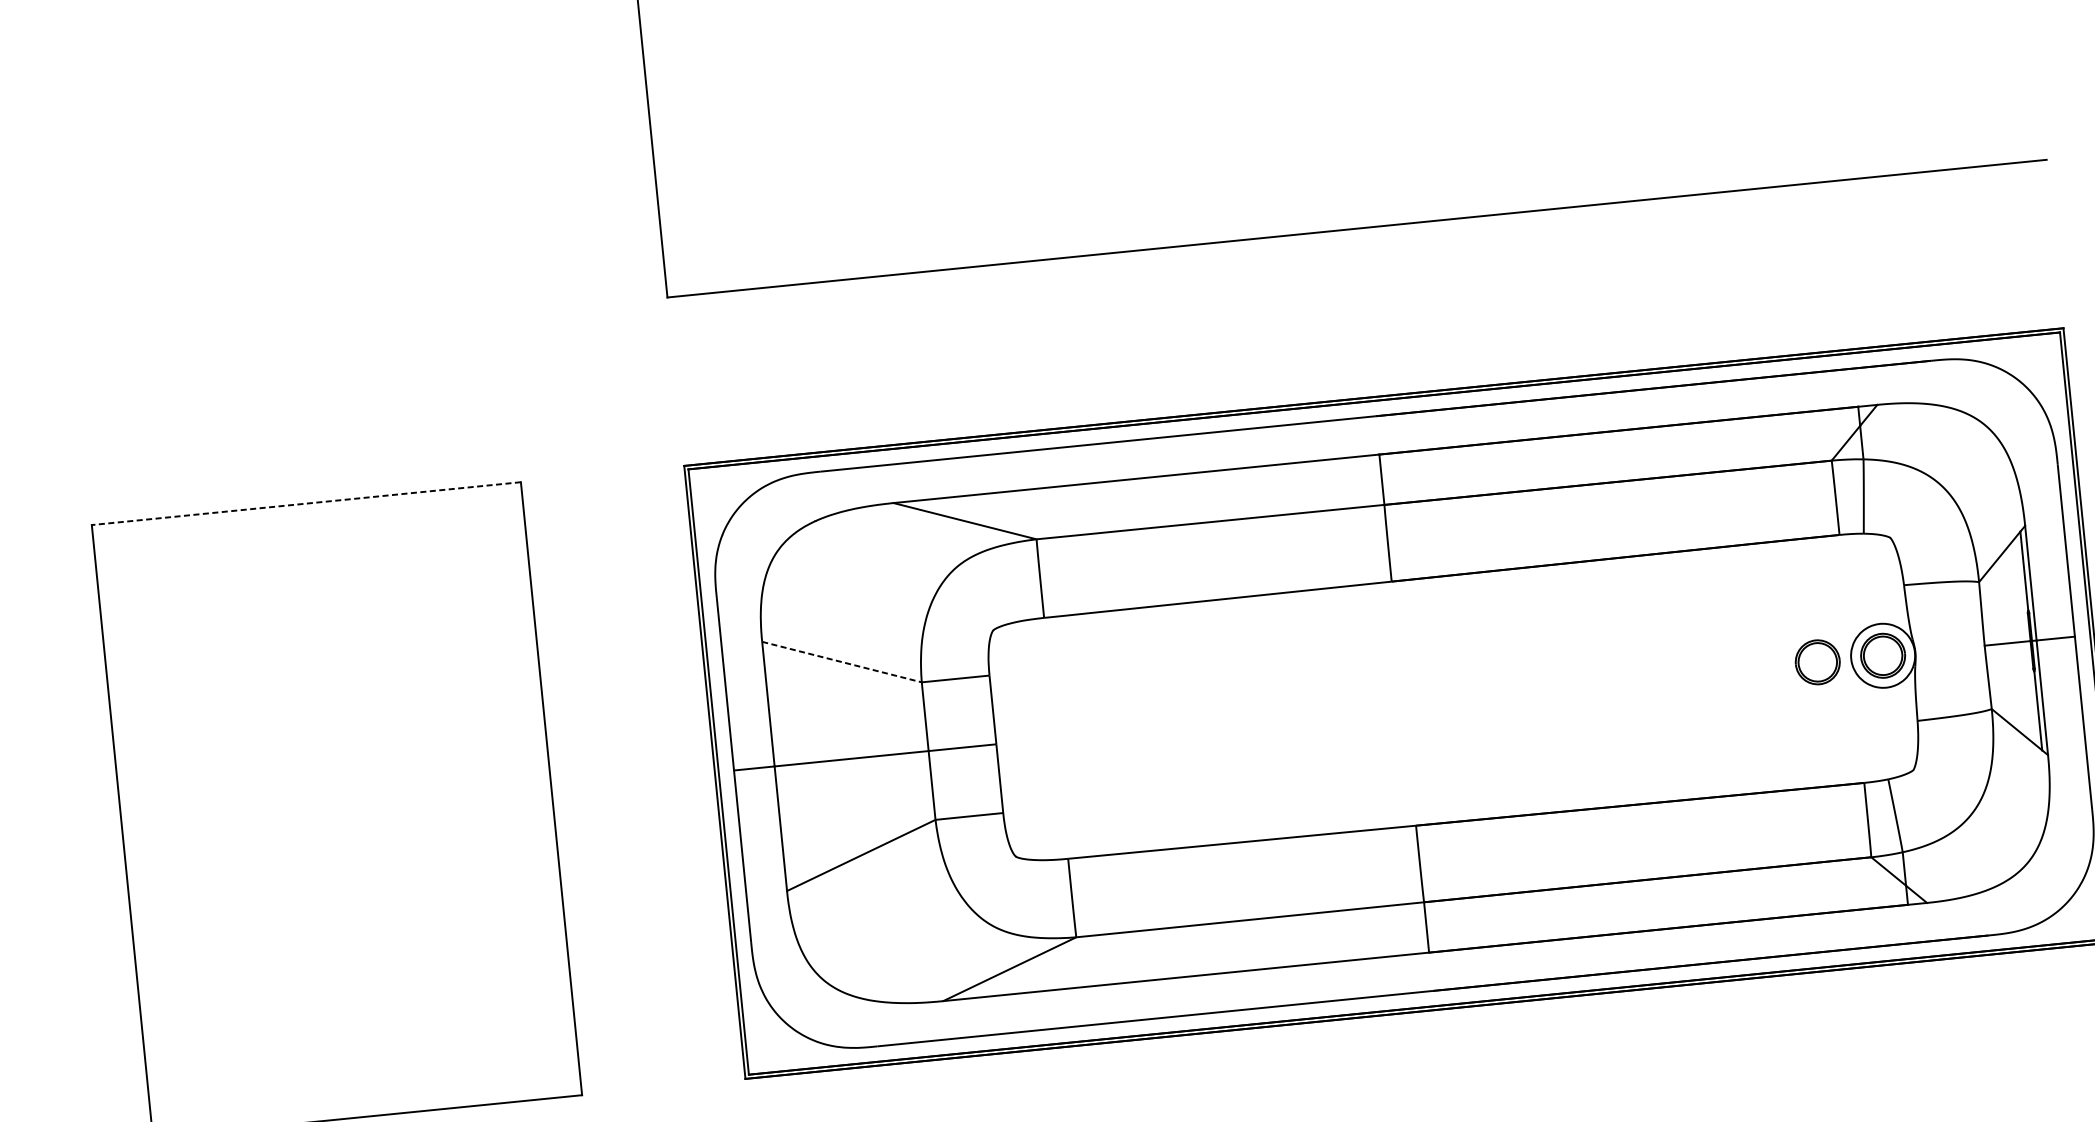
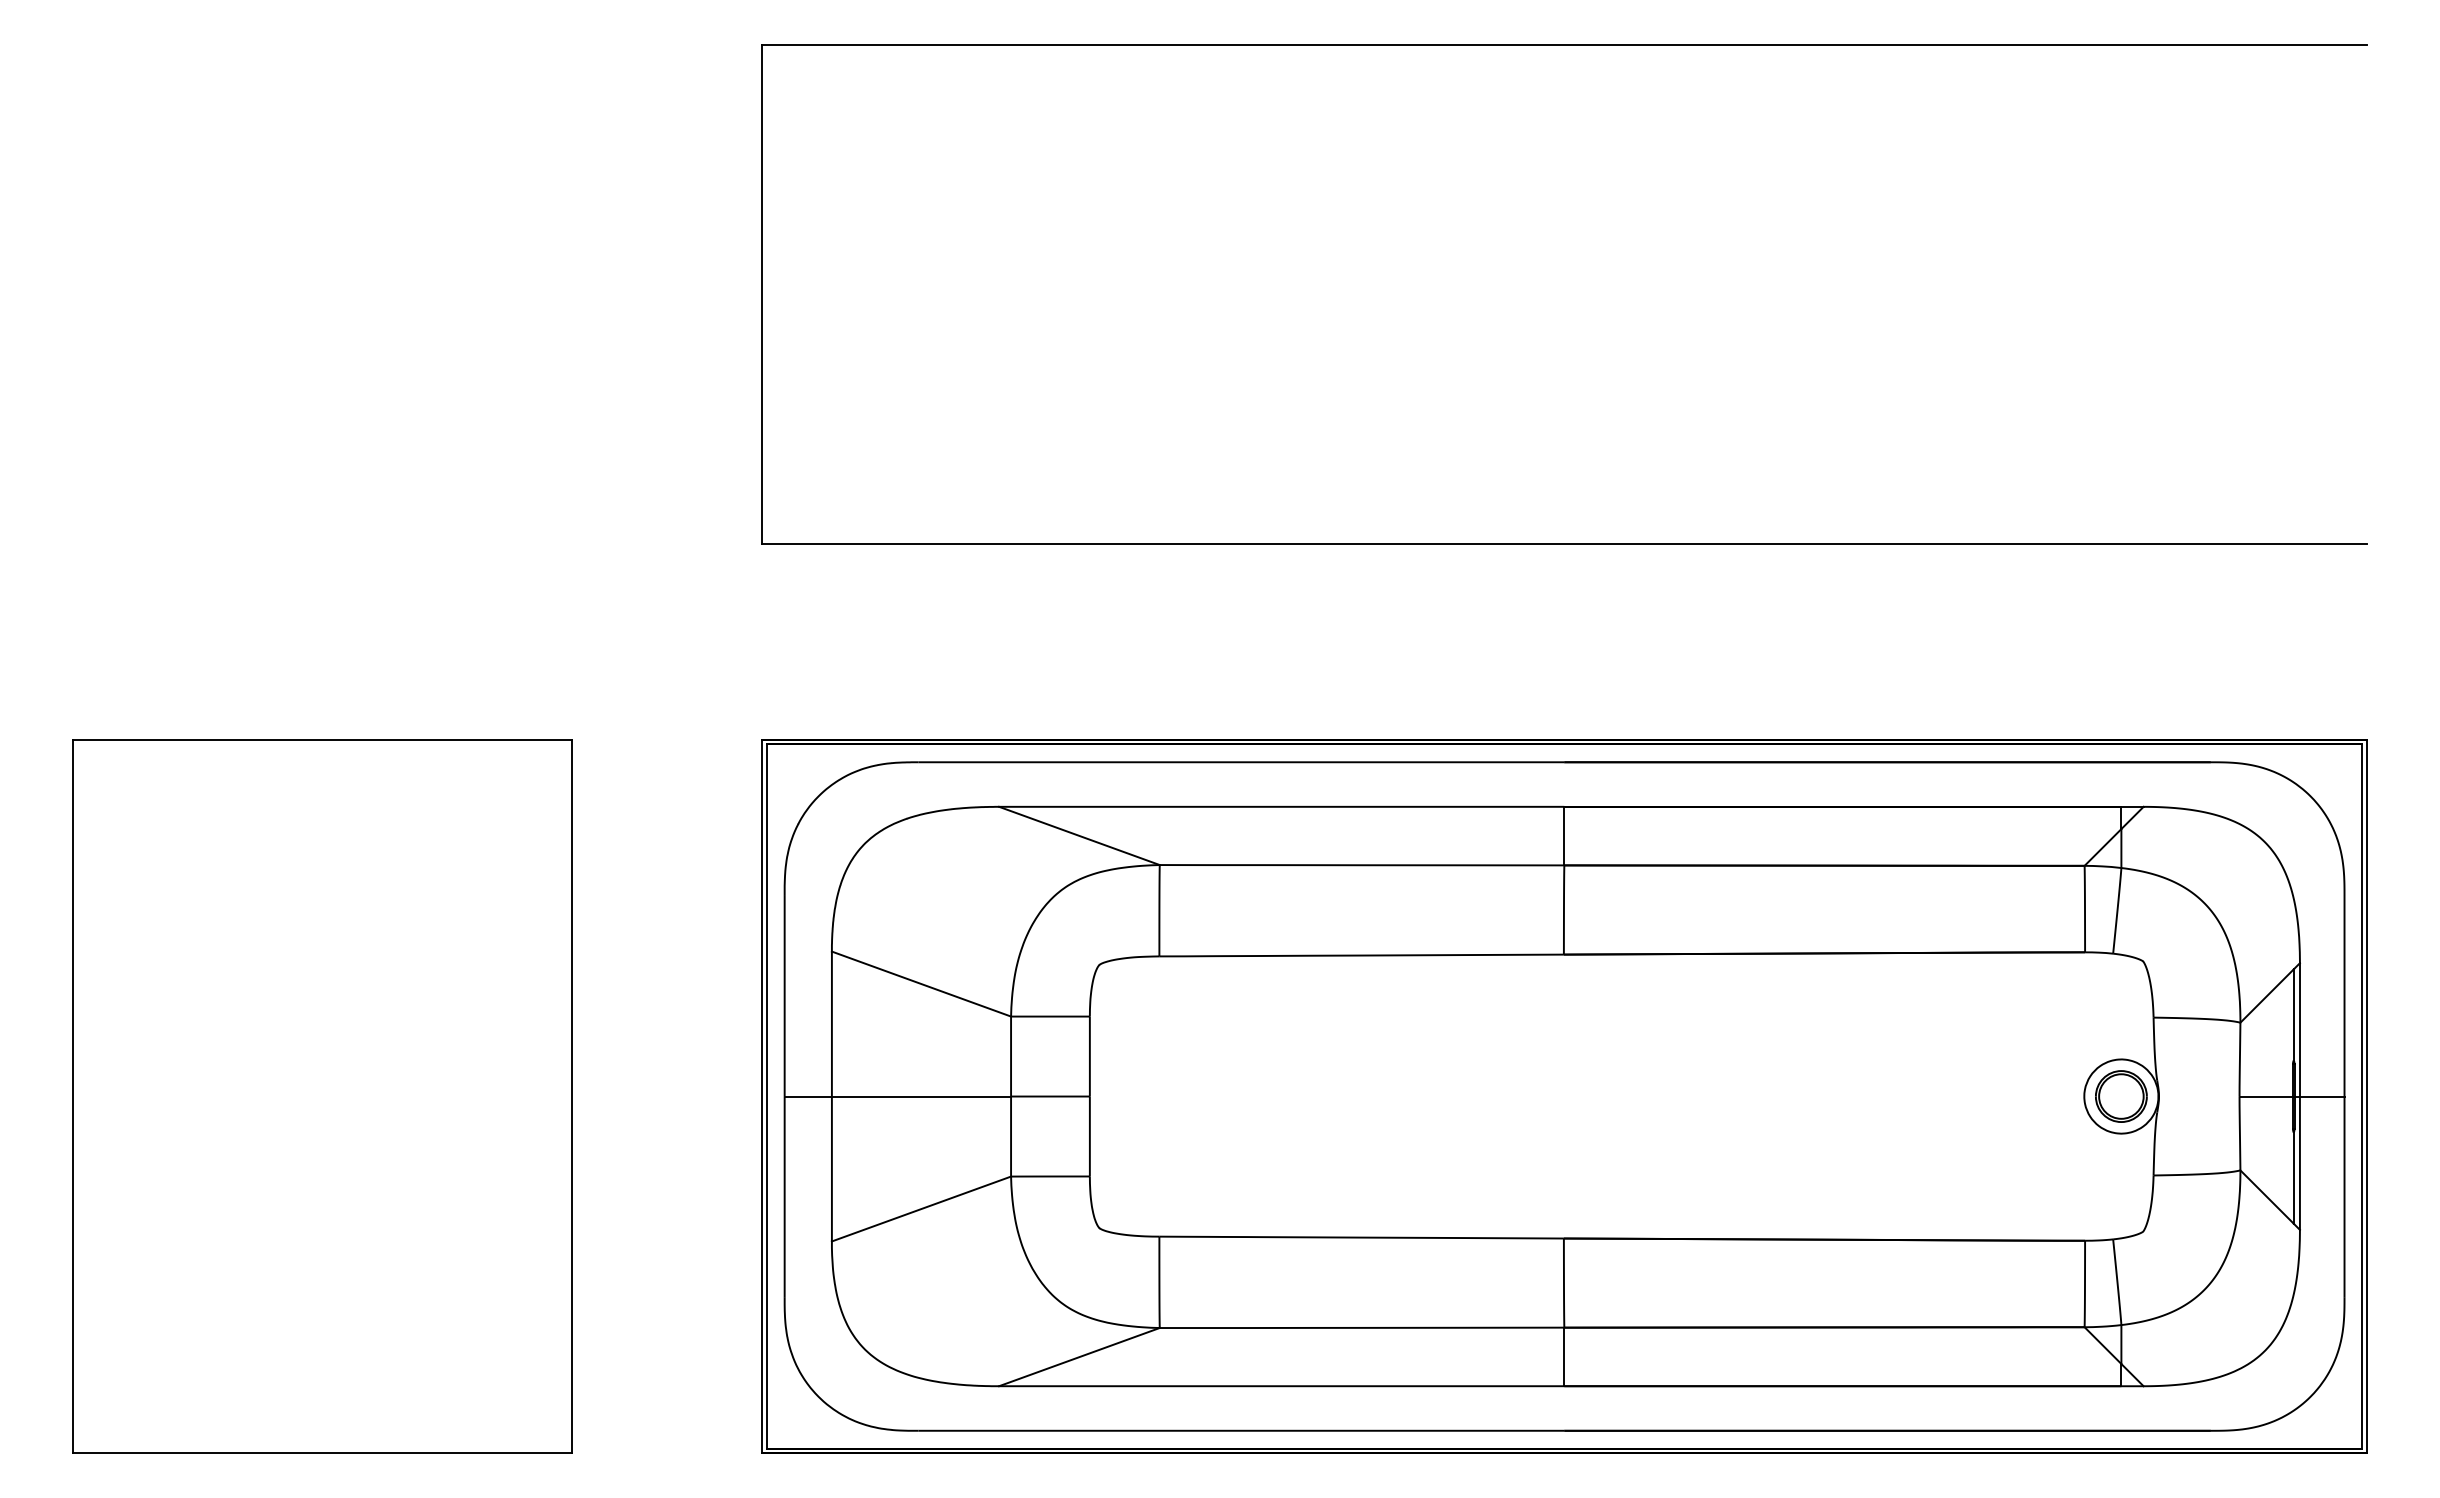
line: (306, 503) -> (322, 739), dashed -> solid
line: (842, 662) -> (921, 984), dashed -> solid
part: (1817, 662) -> (2045, 1096), removed

